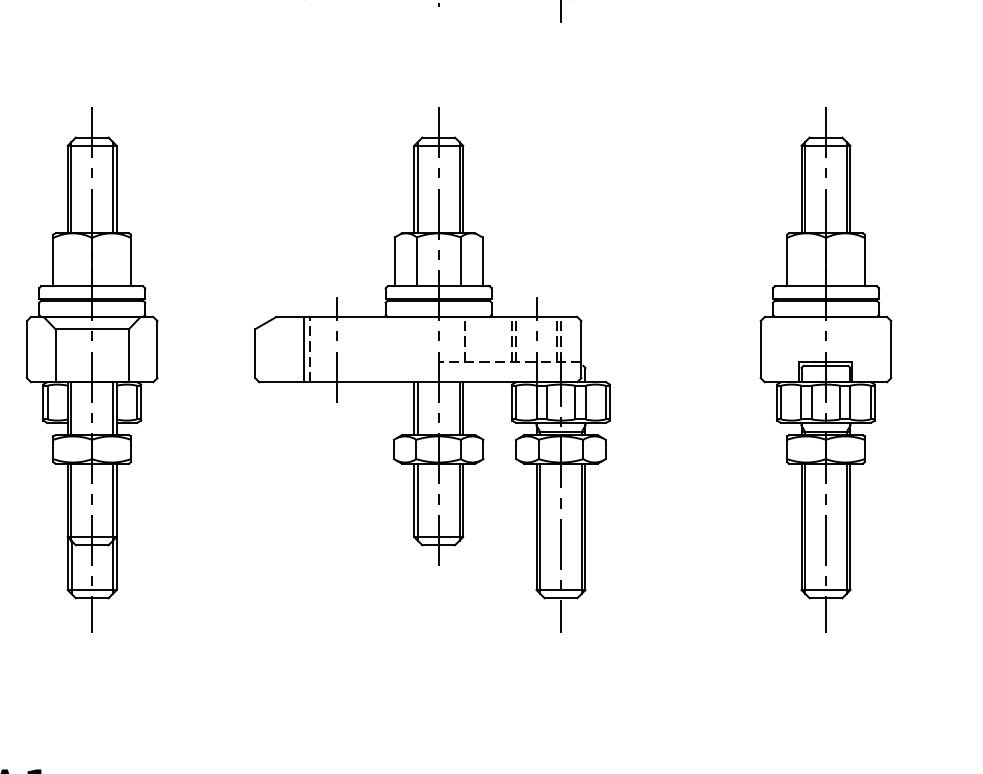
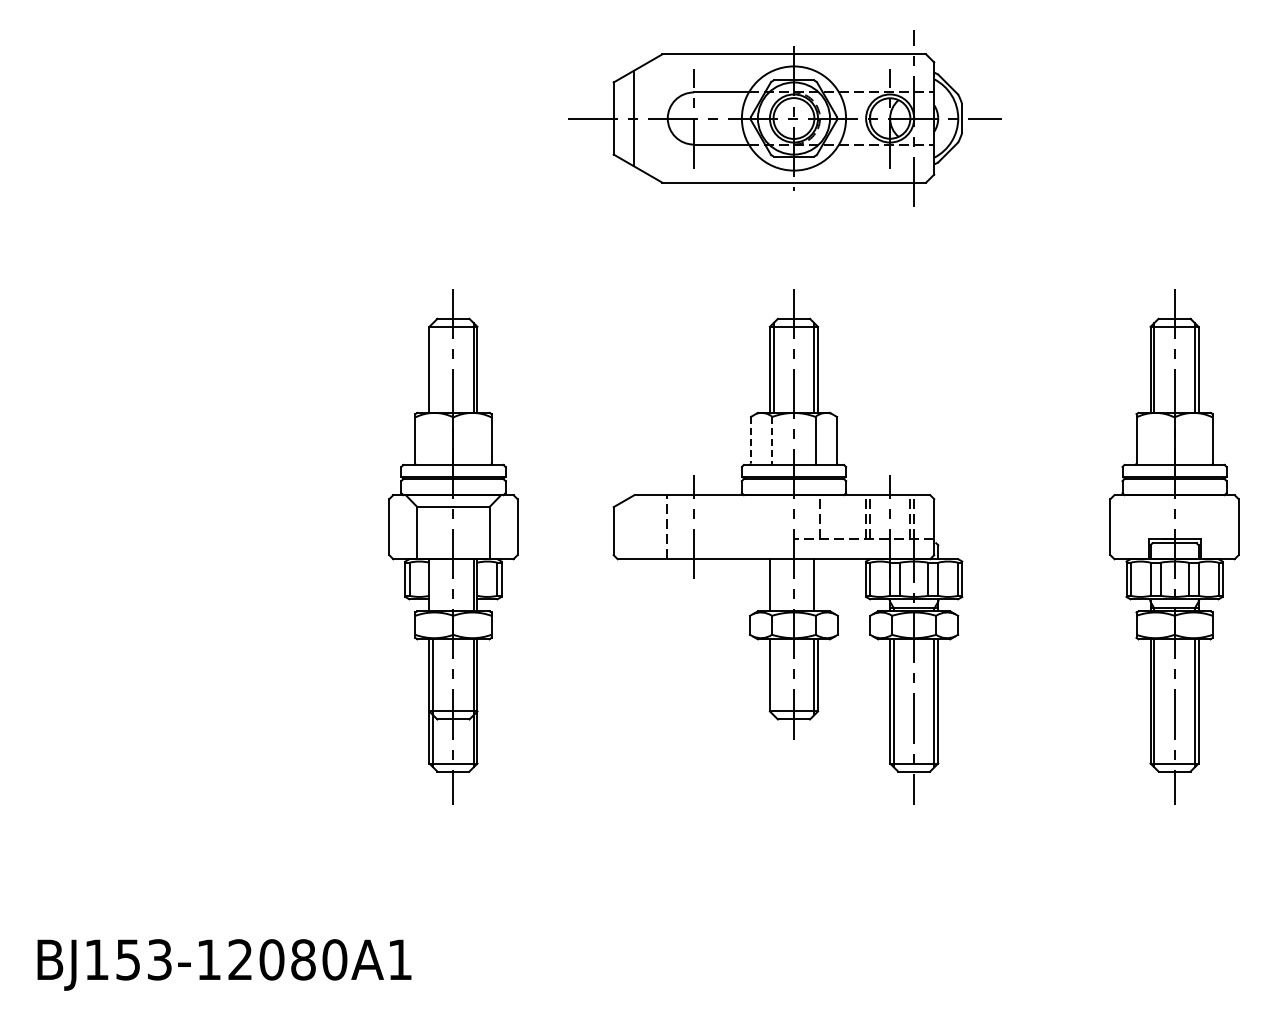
line: (71, 187) -> (433, 367), removed
line: (394, 261) -> (750, 440), solid -> dashed
line: (416, 262) -> (772, 441), solid -> dashed
line: (303, 349) -> (661, 527), removed
line: (71, 408) -> (433, 585), removed
line: (417, 408) -> (773, 585), removed
line: (463, 408) -> (818, 585), removed
line: (417, 502) -> (773, 677), removed

